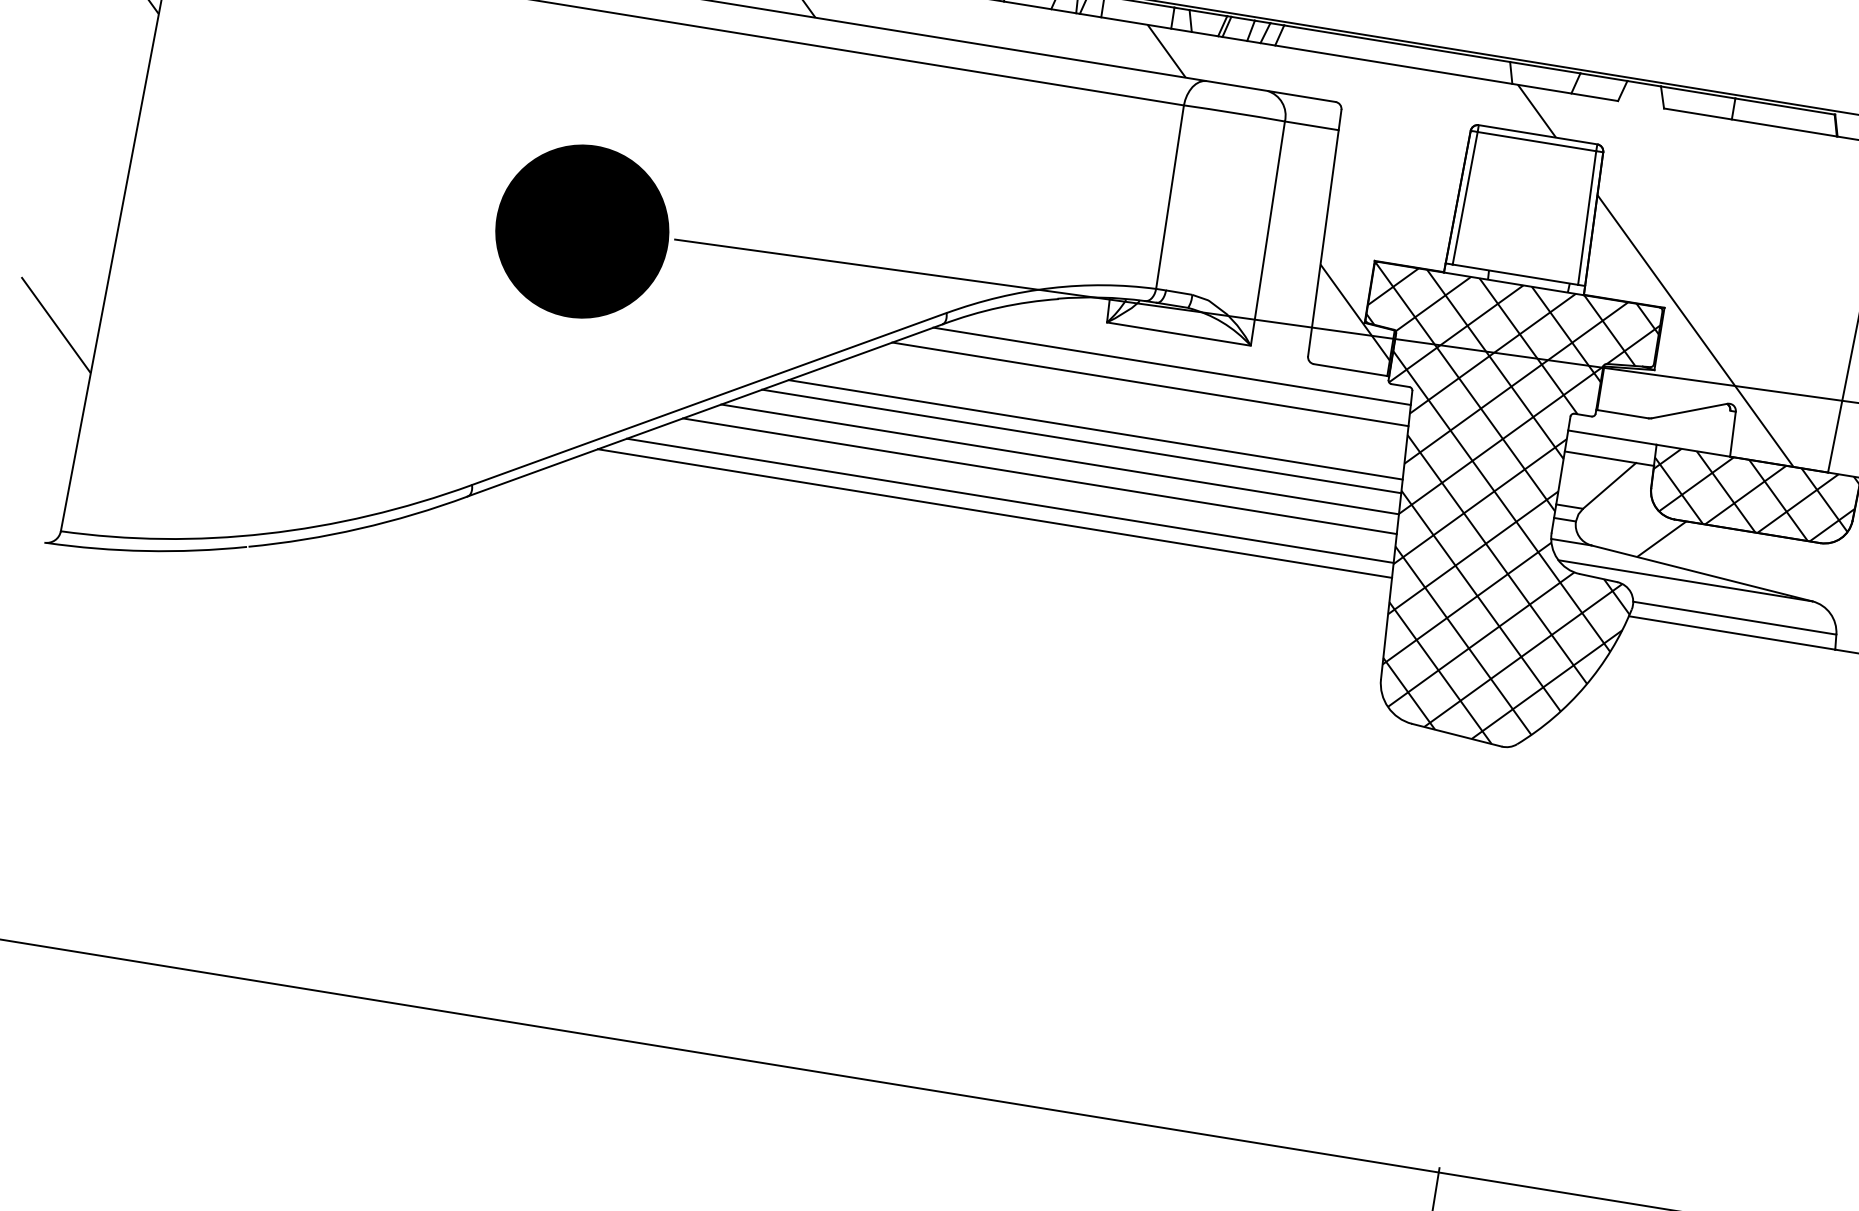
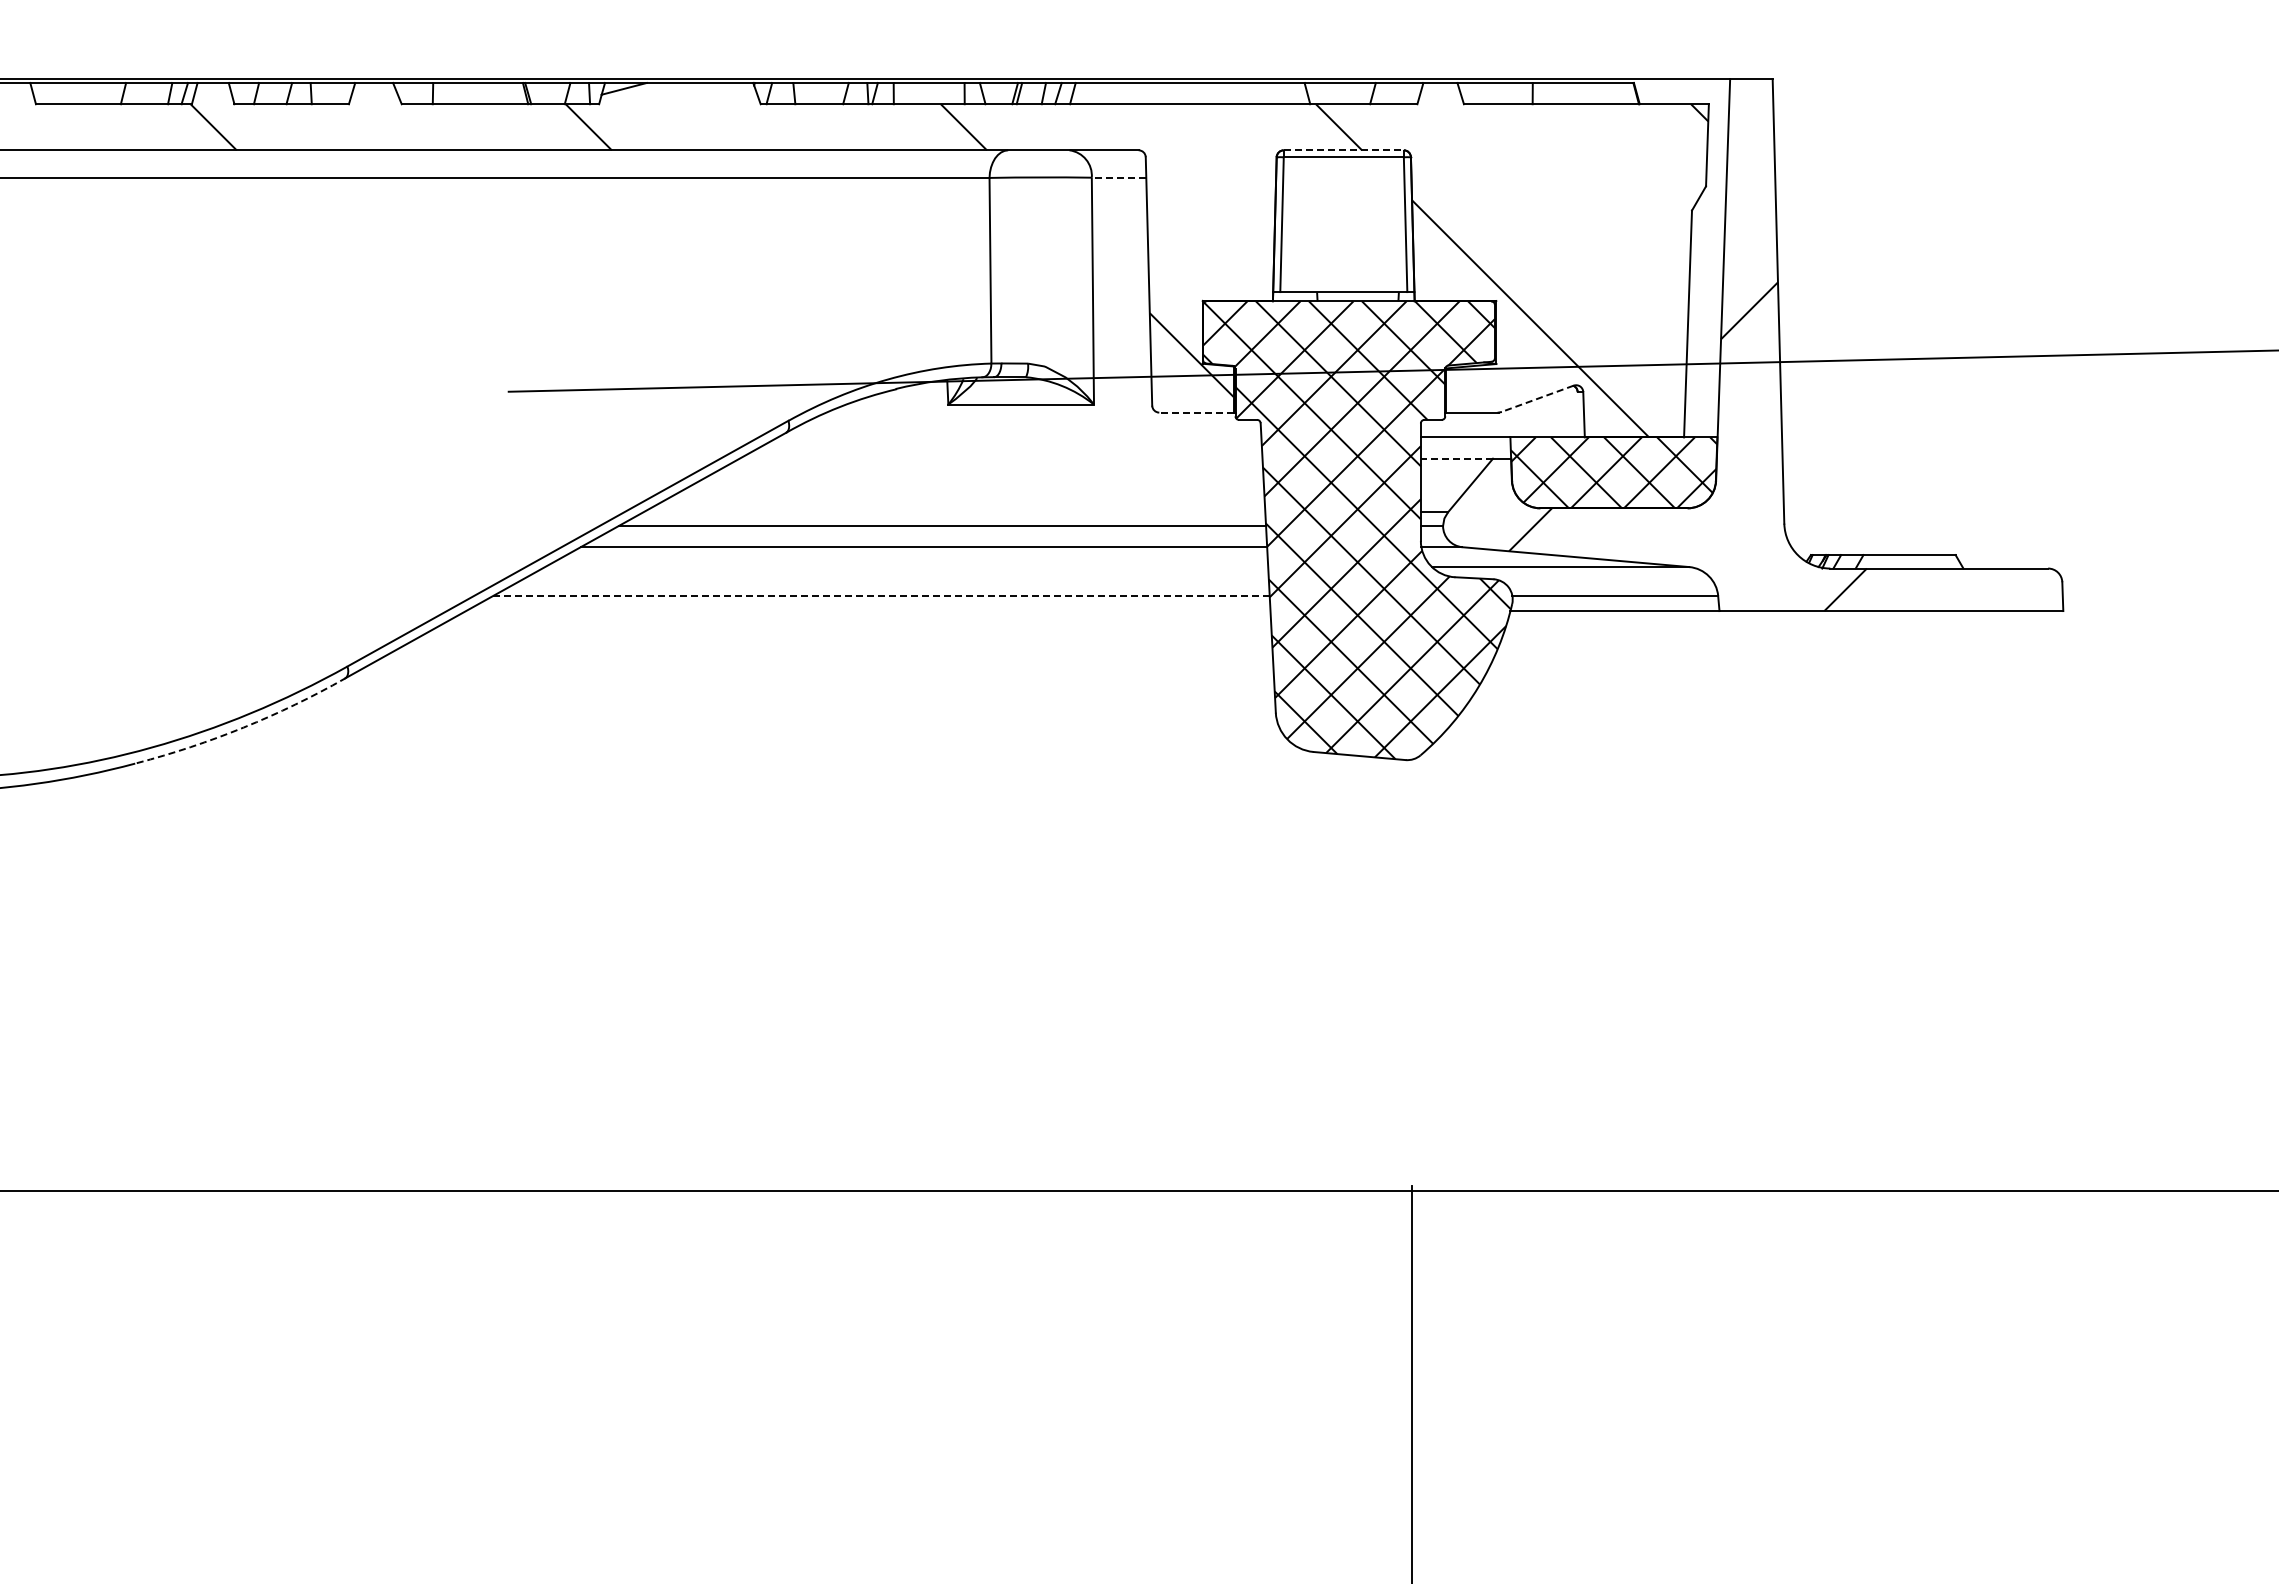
line: (1311, 125) -> (1118, 177), solid -> dashed
line: (1538, 135) -> (1344, 150), solid -> dashed
fill: (582, 231) -> (415, 398), removed
line: (1172, 366) -> (1019, 437), removed
line: (1349, 369) -> (1195, 412), solid -> dashed
line: (1149, 384) -> (1000, 458), removed
line: (1689, 410) -> (1537, 398), solid -> dashed
line: (1095, 430) -> (954, 512), removed
line: (1600, 456) -> (1456, 458), solid -> dashed
line: (1039, 476) -> (906, 567), removed
line: (1009, 501) -> (880, 596), solid -> dashed
line: (995, 514) -> (868, 611), removed
arc: (359, 528) -> (243, 727), solid -> dashed

